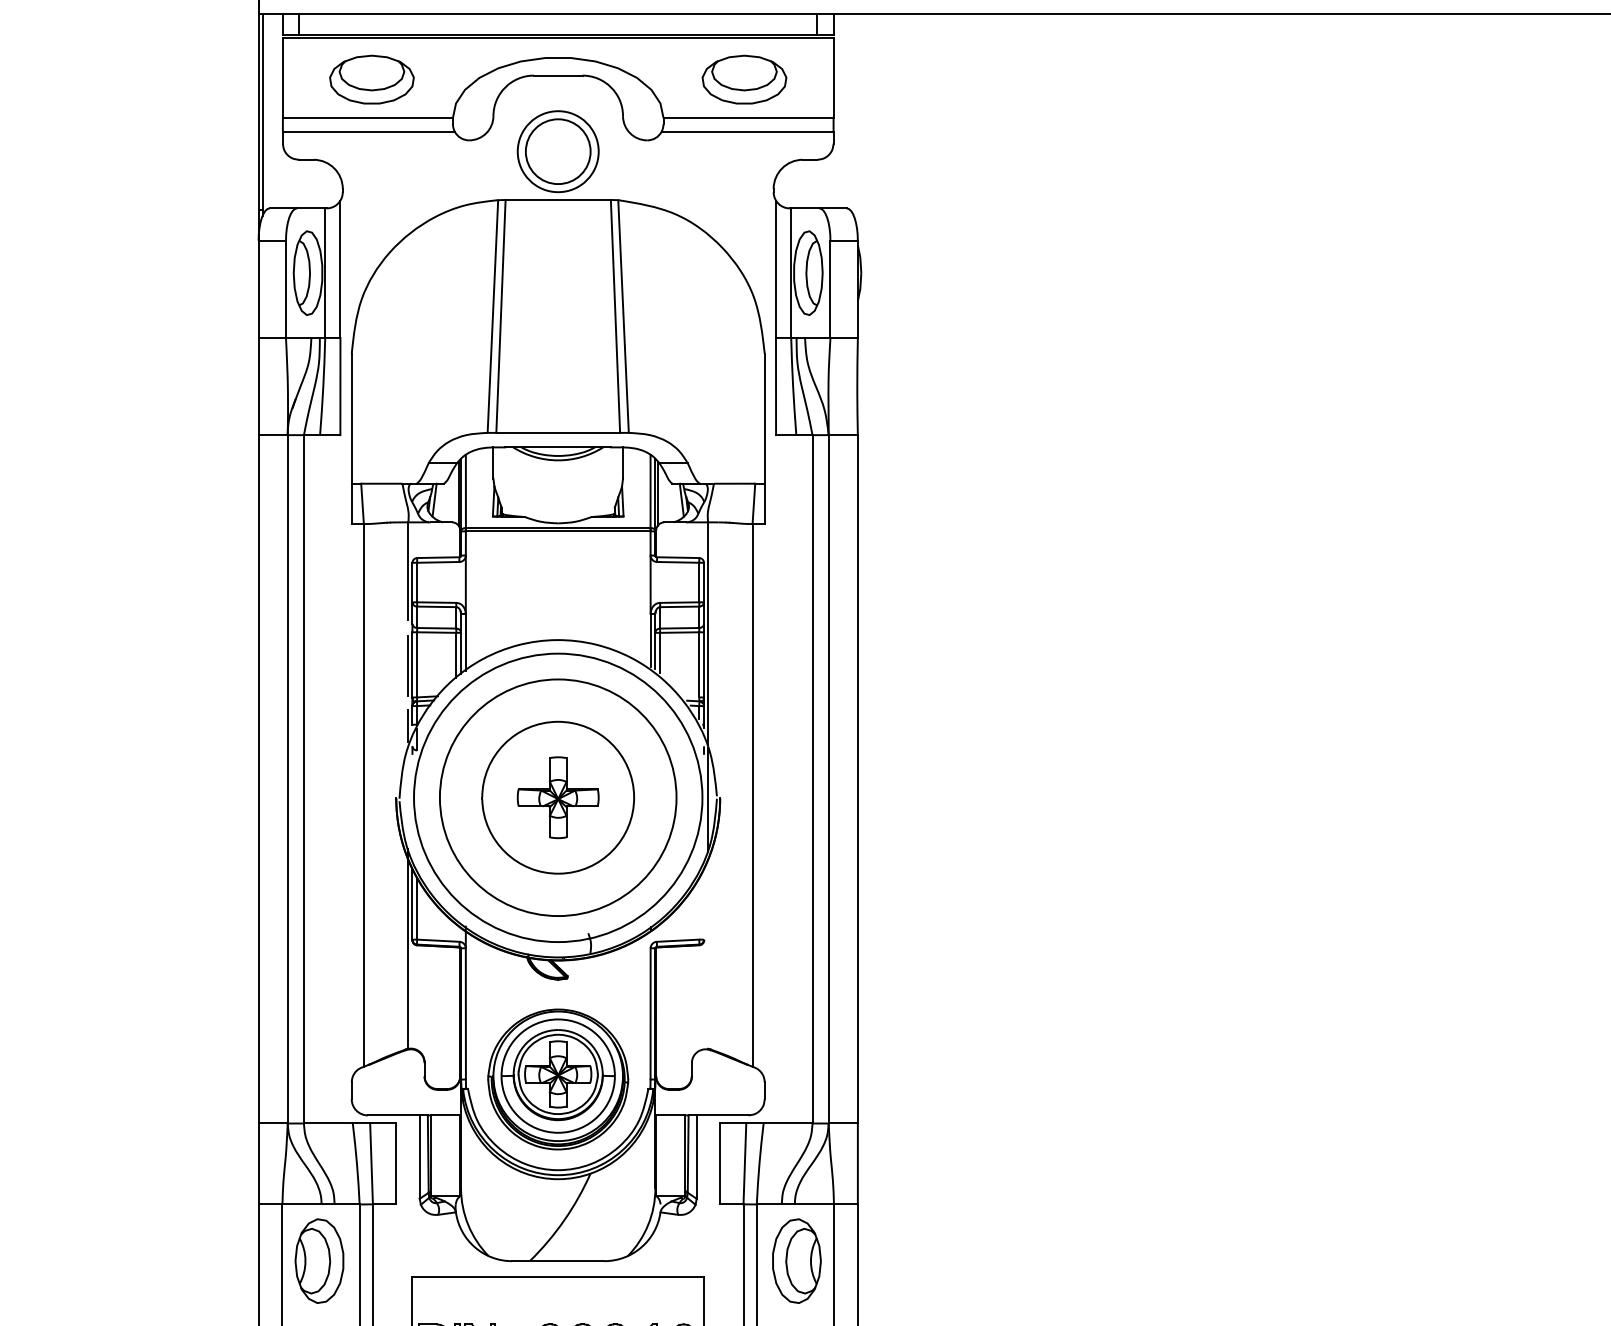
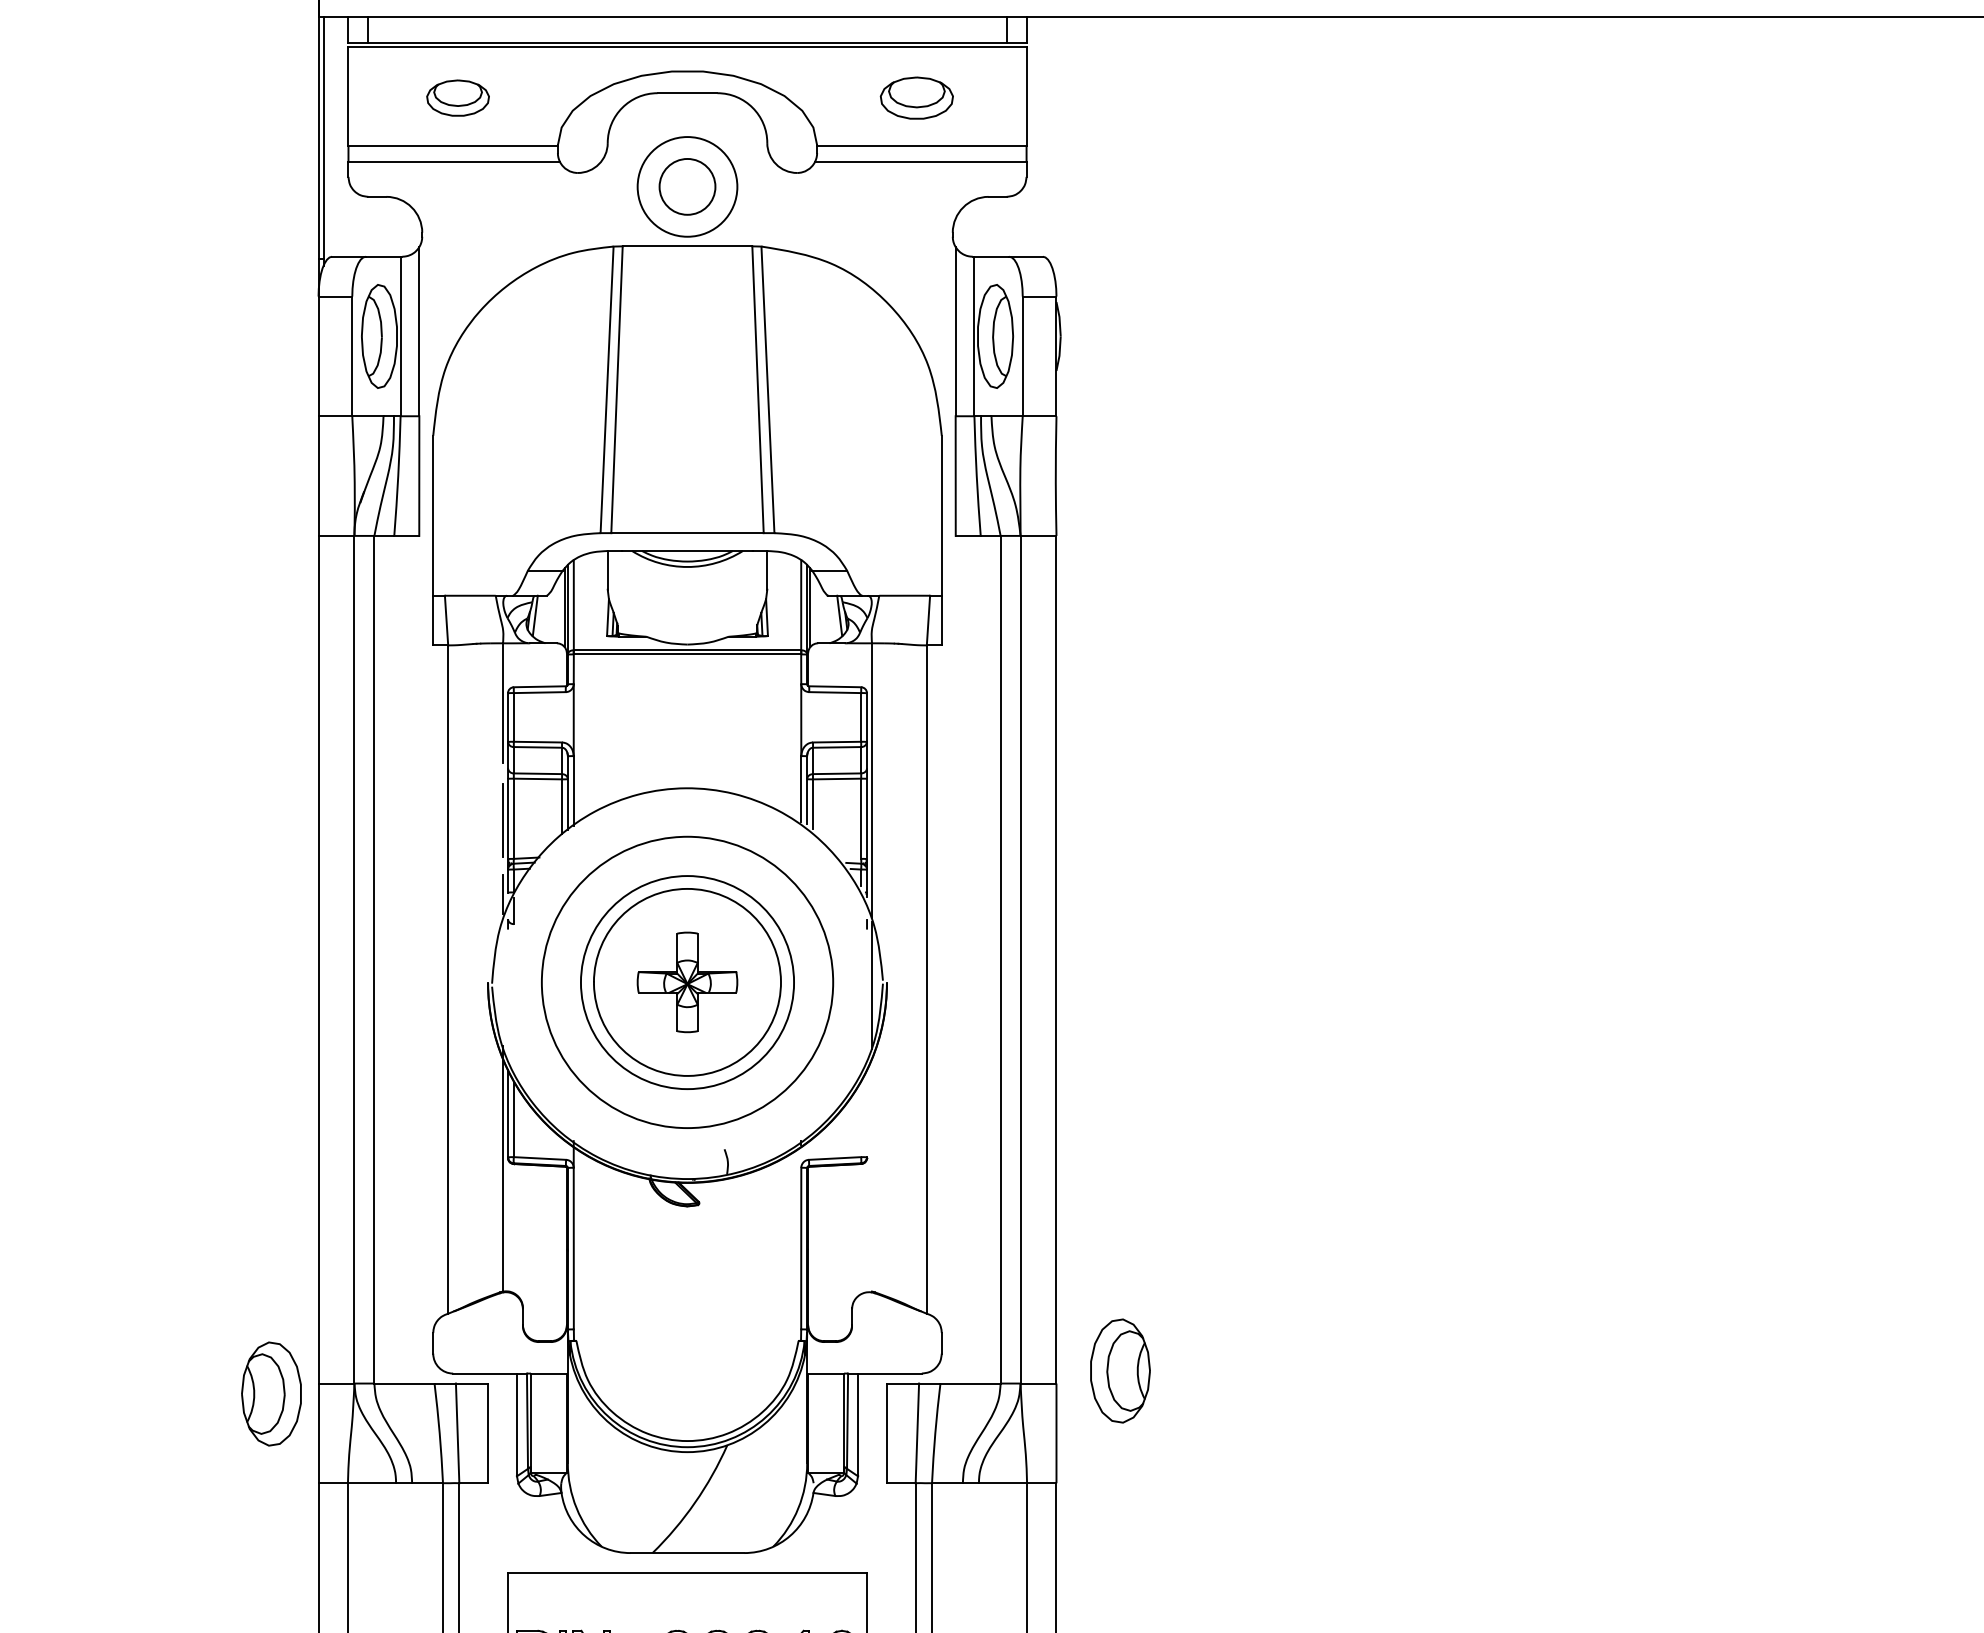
part: (371, 79) -> (457, 97), size x0.6
part: (744, 79) -> (916, 97), size x0.7
circle: (558, 151) -> (687, 186), size x0.7
circle: (558, 797) -> (687, 982), size x0.6
part: (558, 1079) -> (687, 1329), removed
part: (319, 1260) -> (271, 1393), moved
part: (796, 1260) -> (1120, 1370), moved

